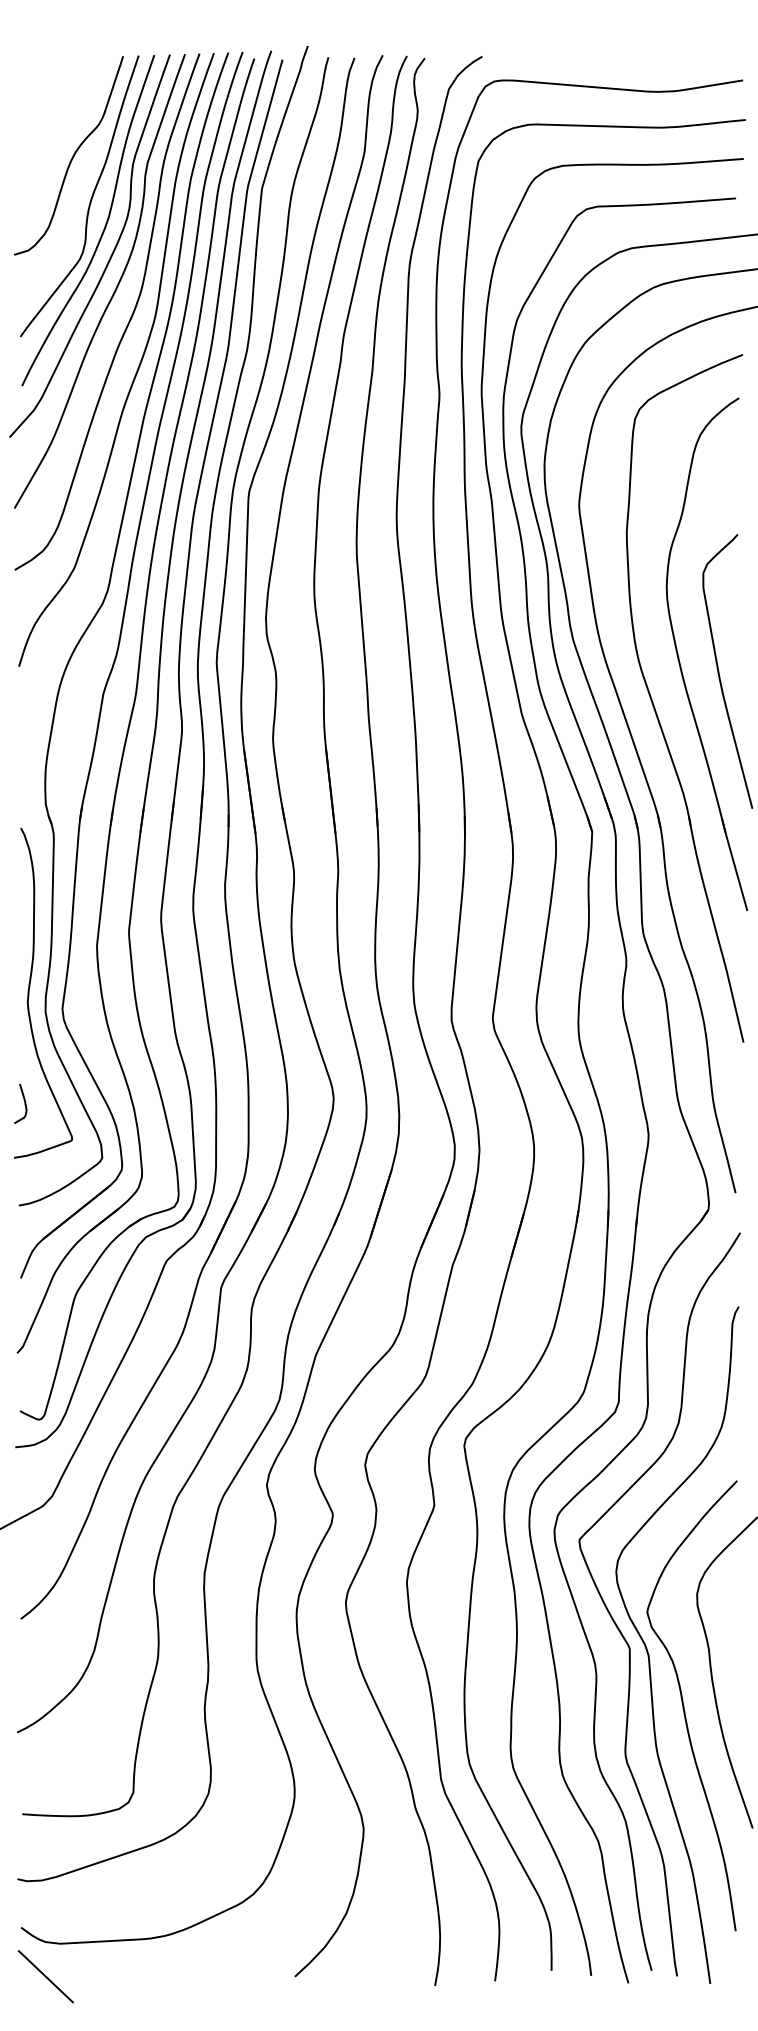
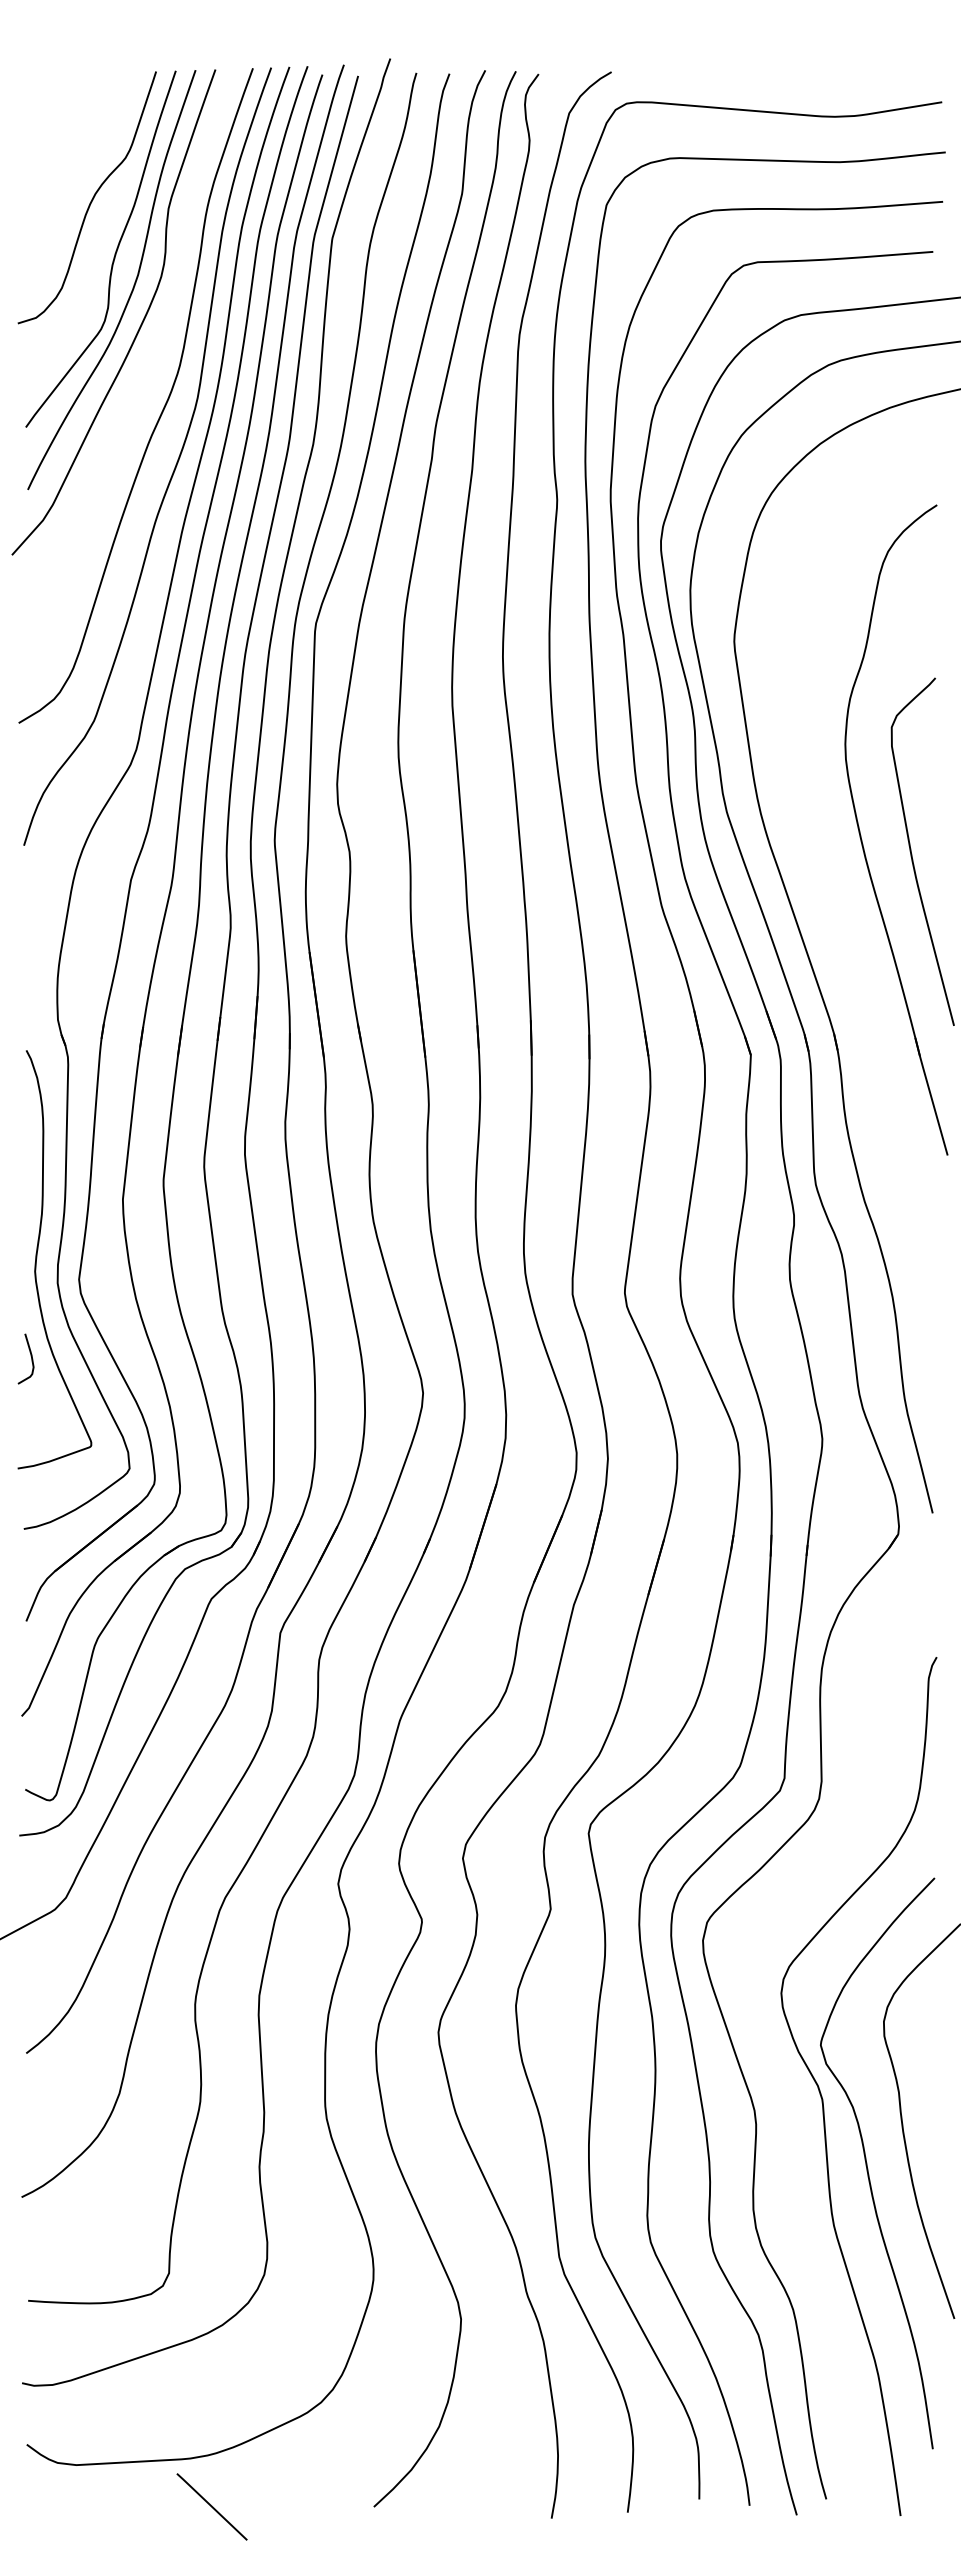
curve: (115, 288) -> (146, 365), removed
part: (655, 707) -> (830, 897), removed
curve: (24, 1101) -> (30, 1356), moved
curve: (620, 1630) -> (786, 2067), removed
line: (45, 1976) -> (211, 2506), moved

